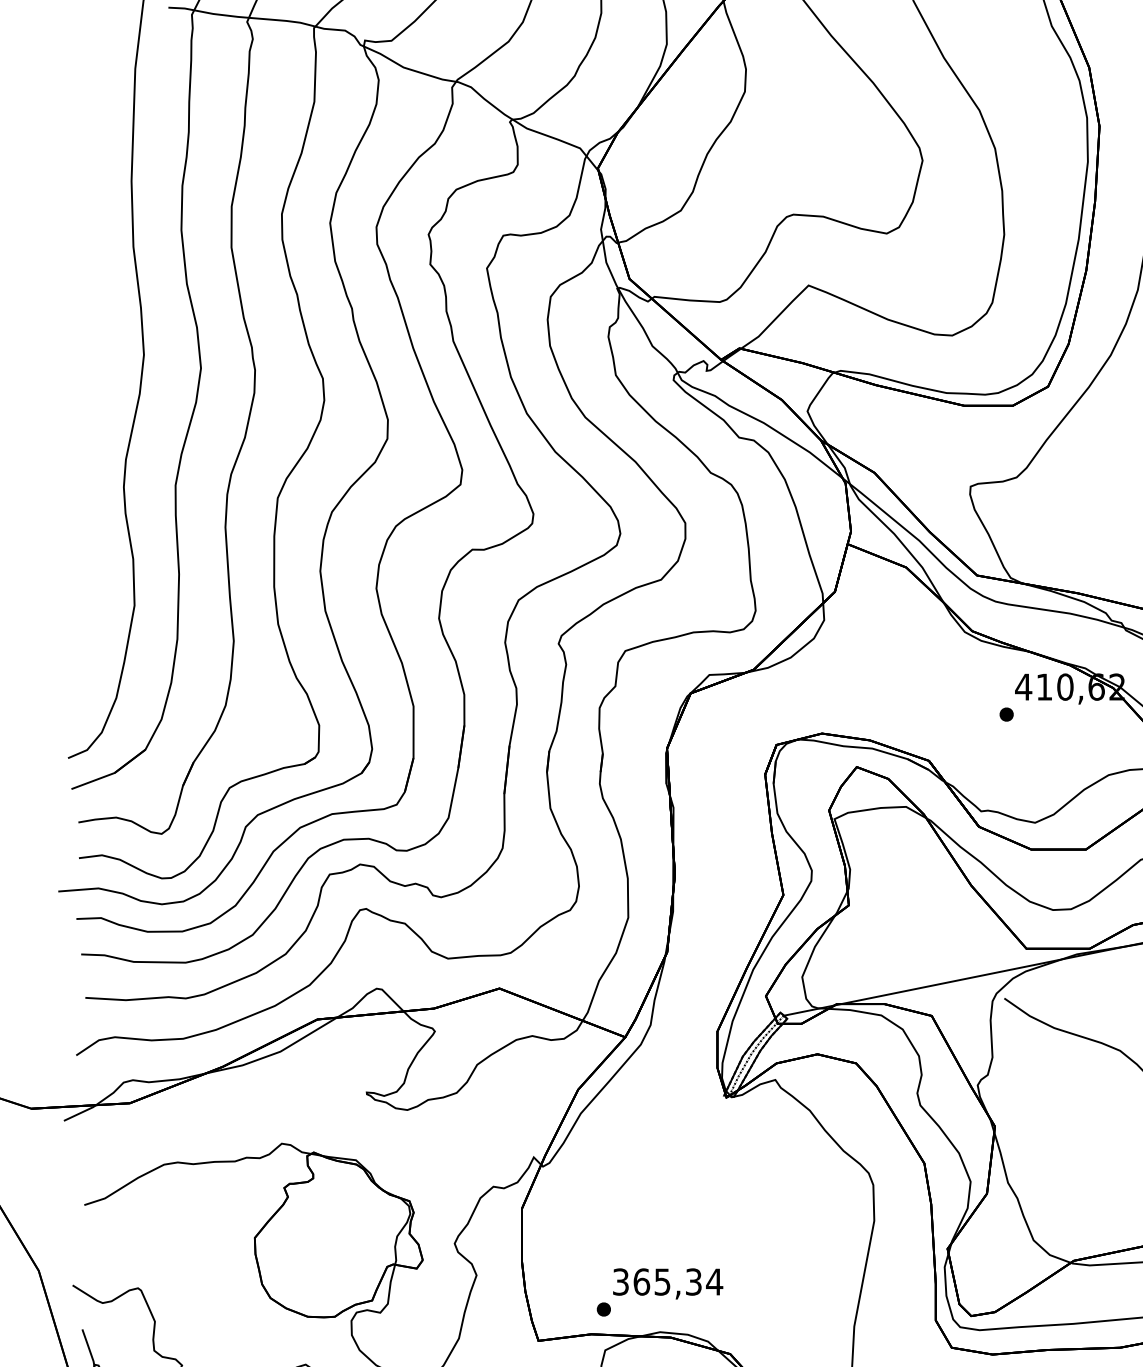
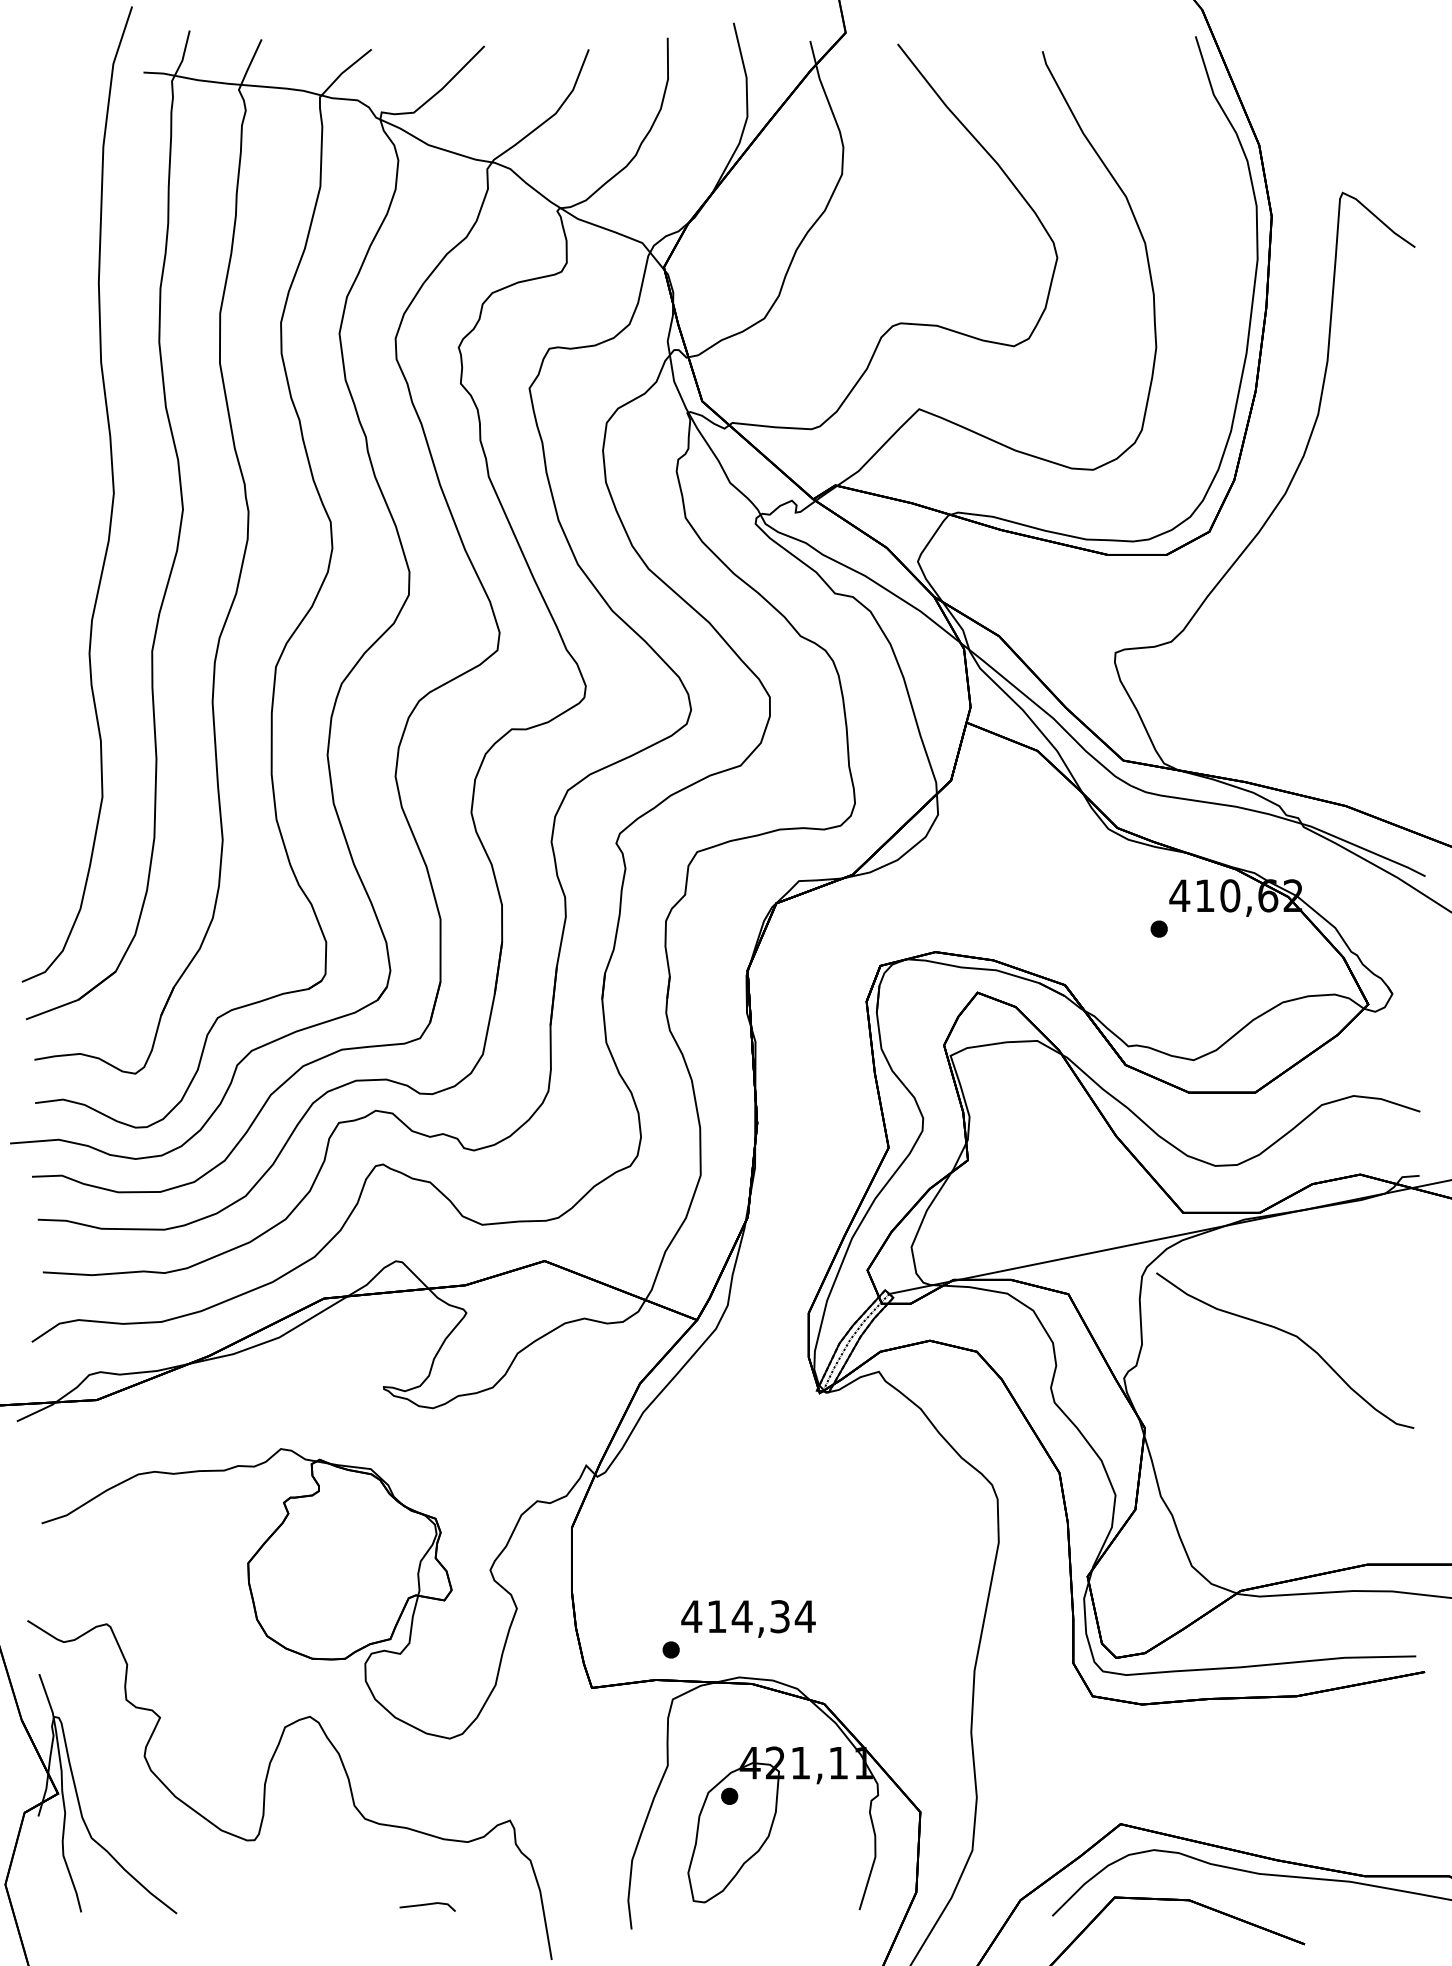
text: (641, 1281) -> (716, 1616), 365,34 -> 414,34

